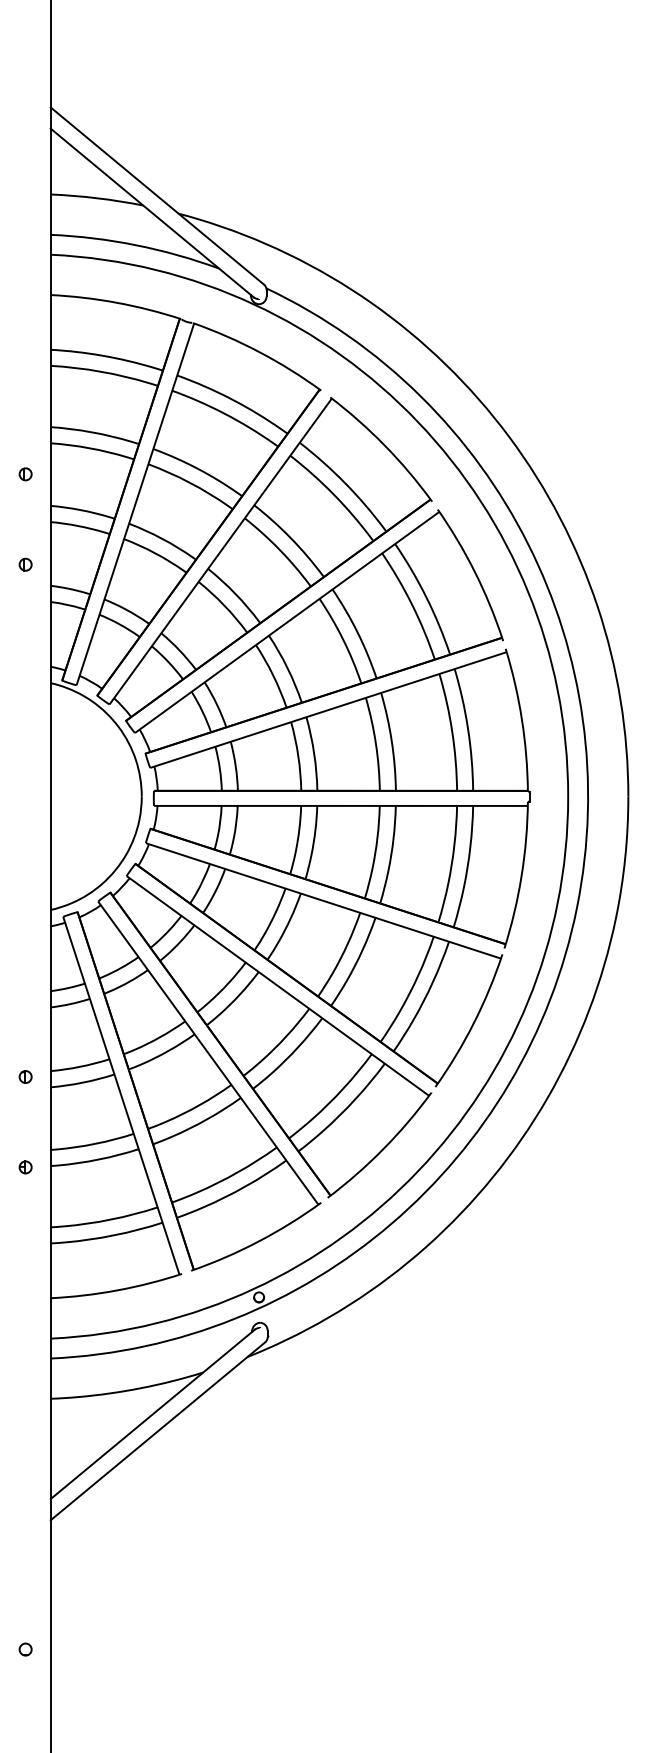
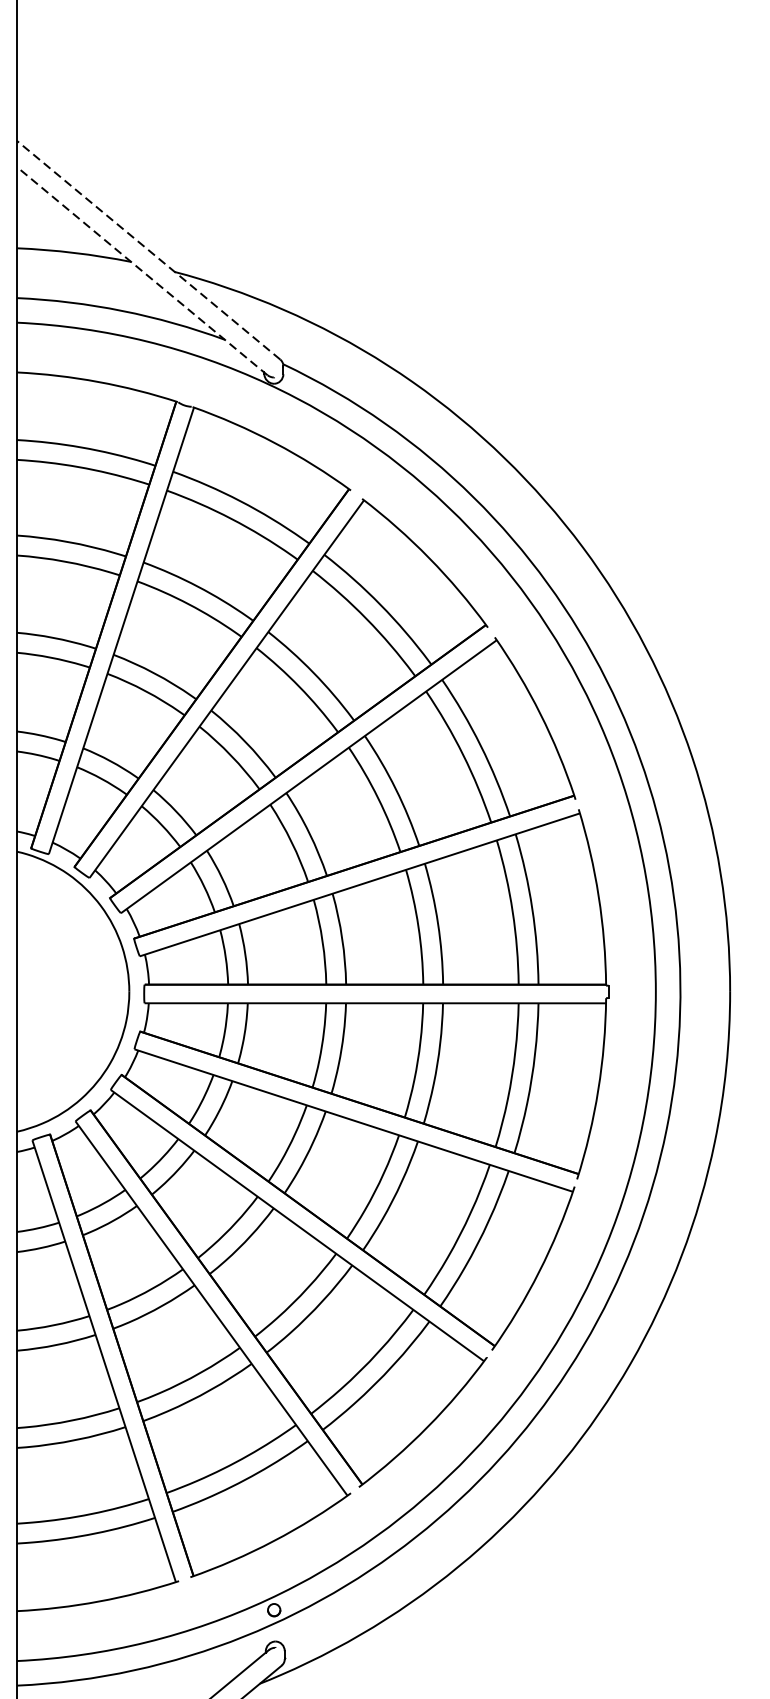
line: (157, 196) -> (148, 250), solid -> dashed
line: (152, 213) -> (142, 271), solid -> dashed

